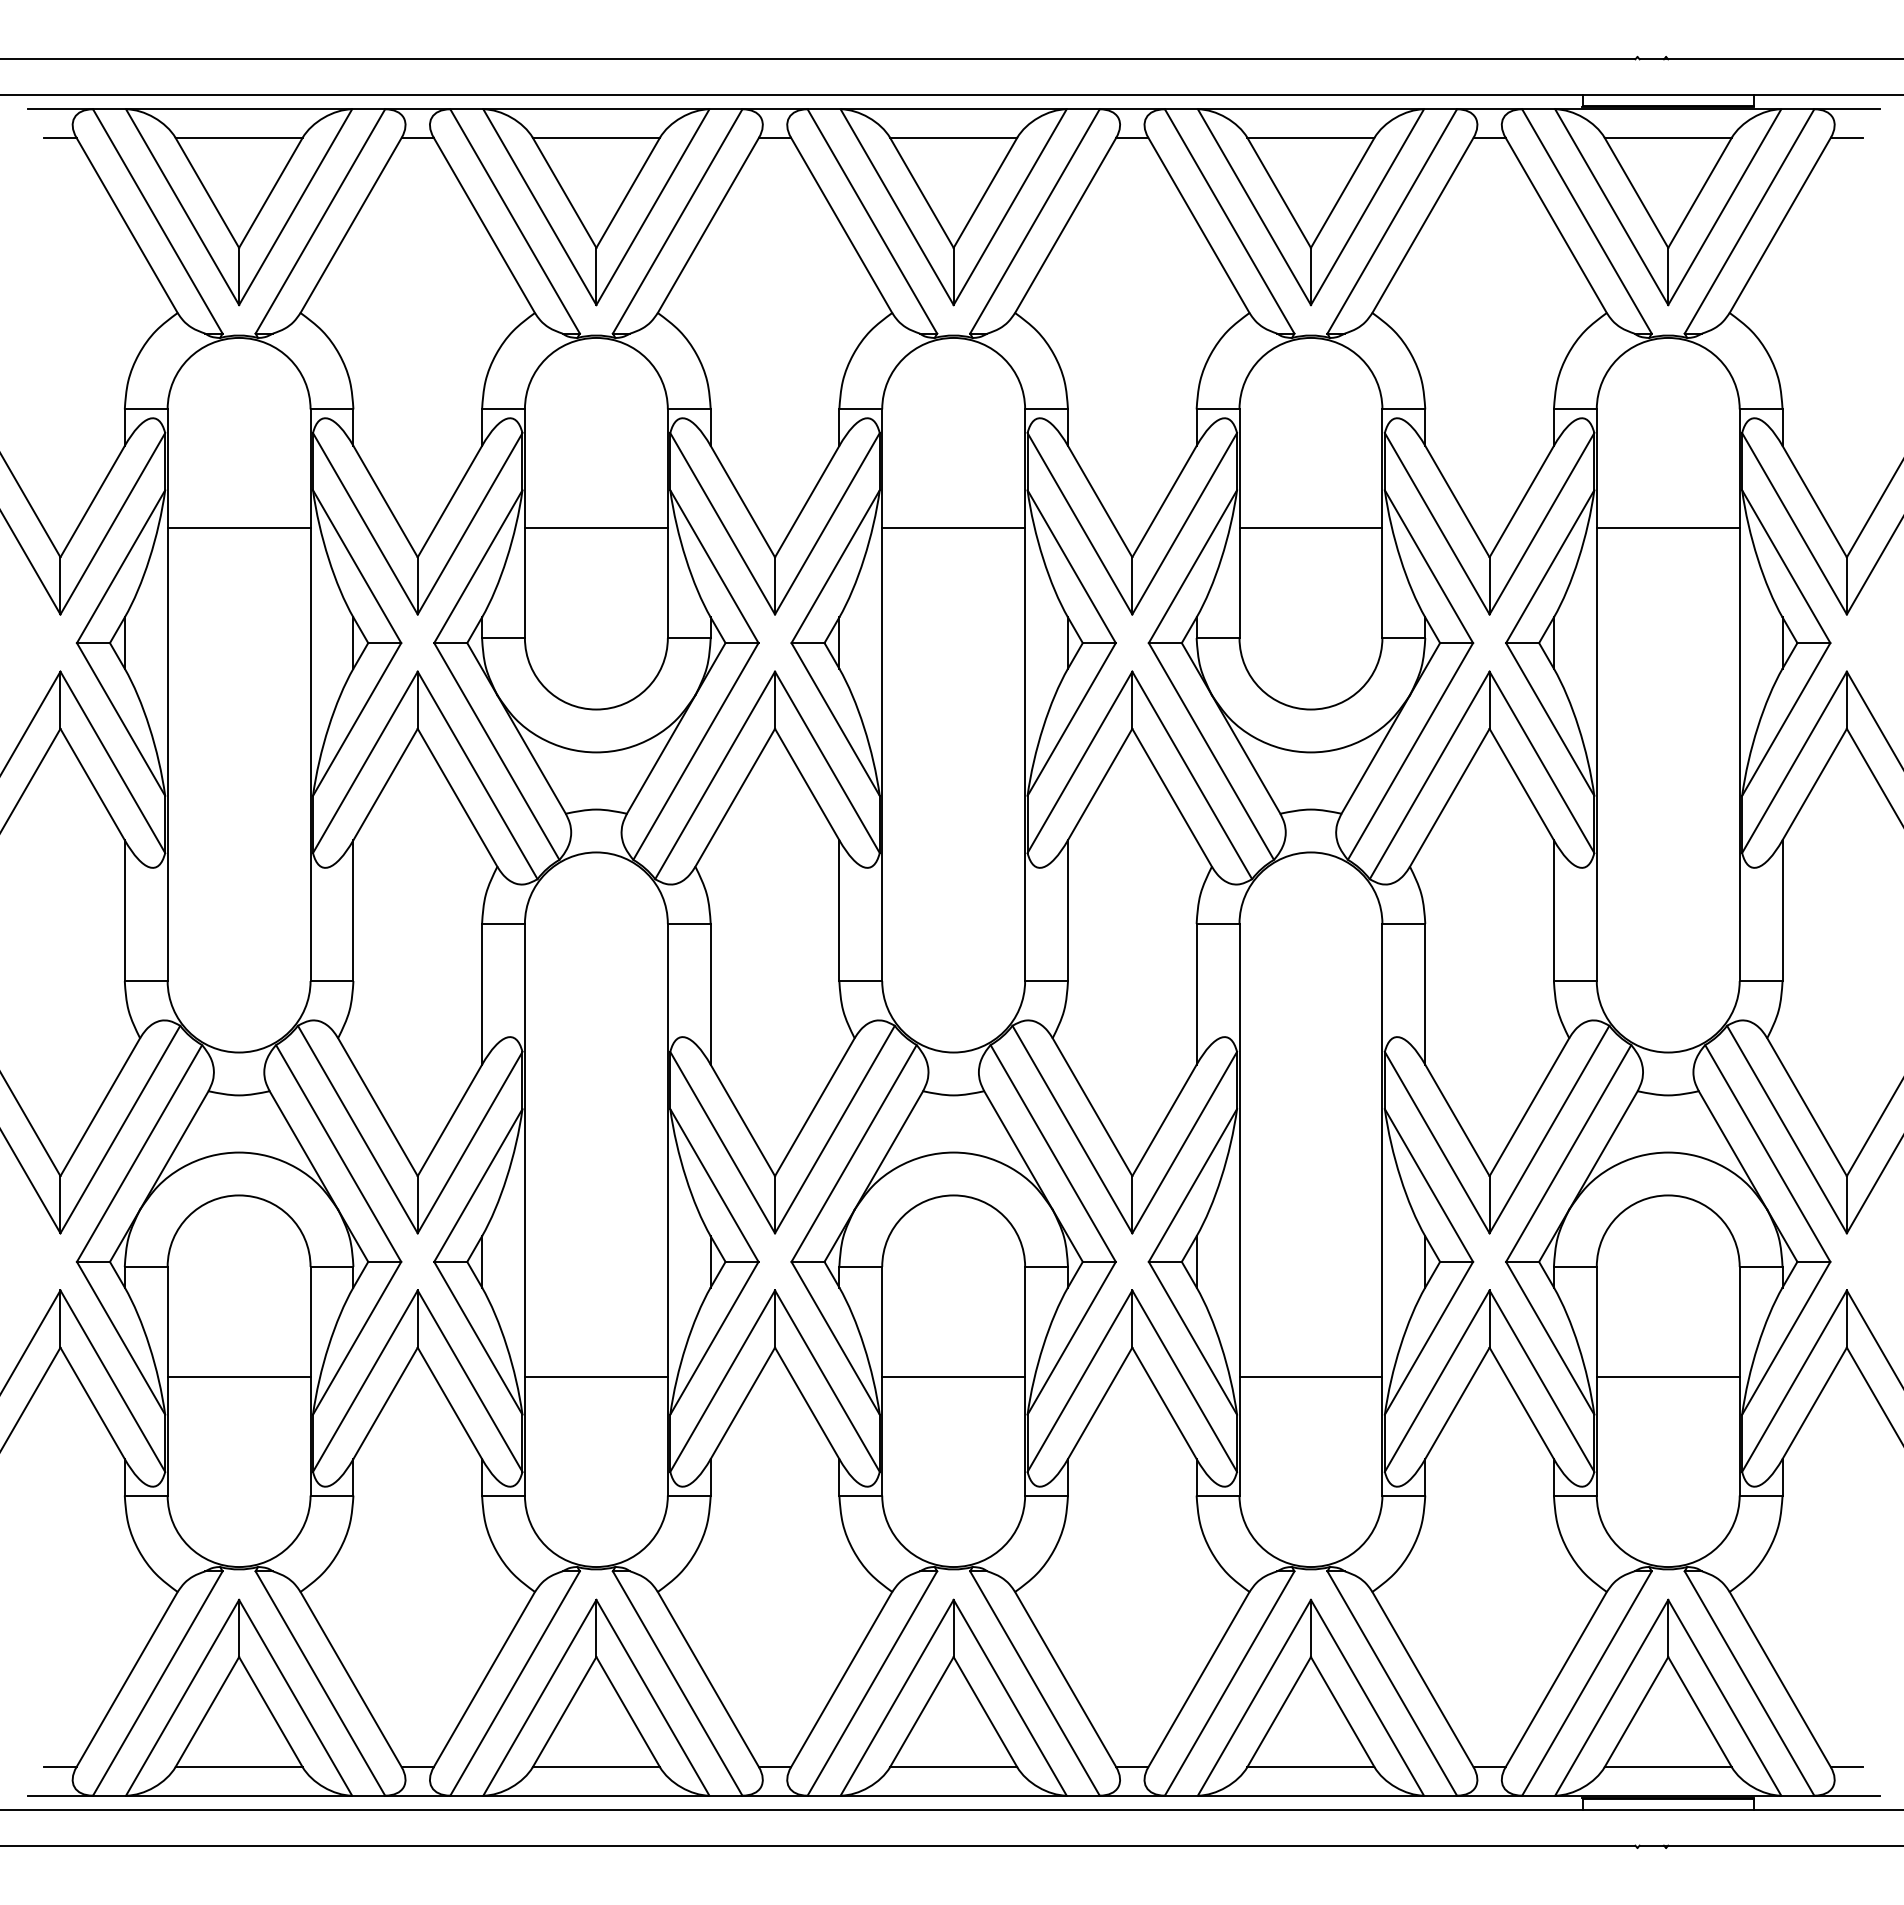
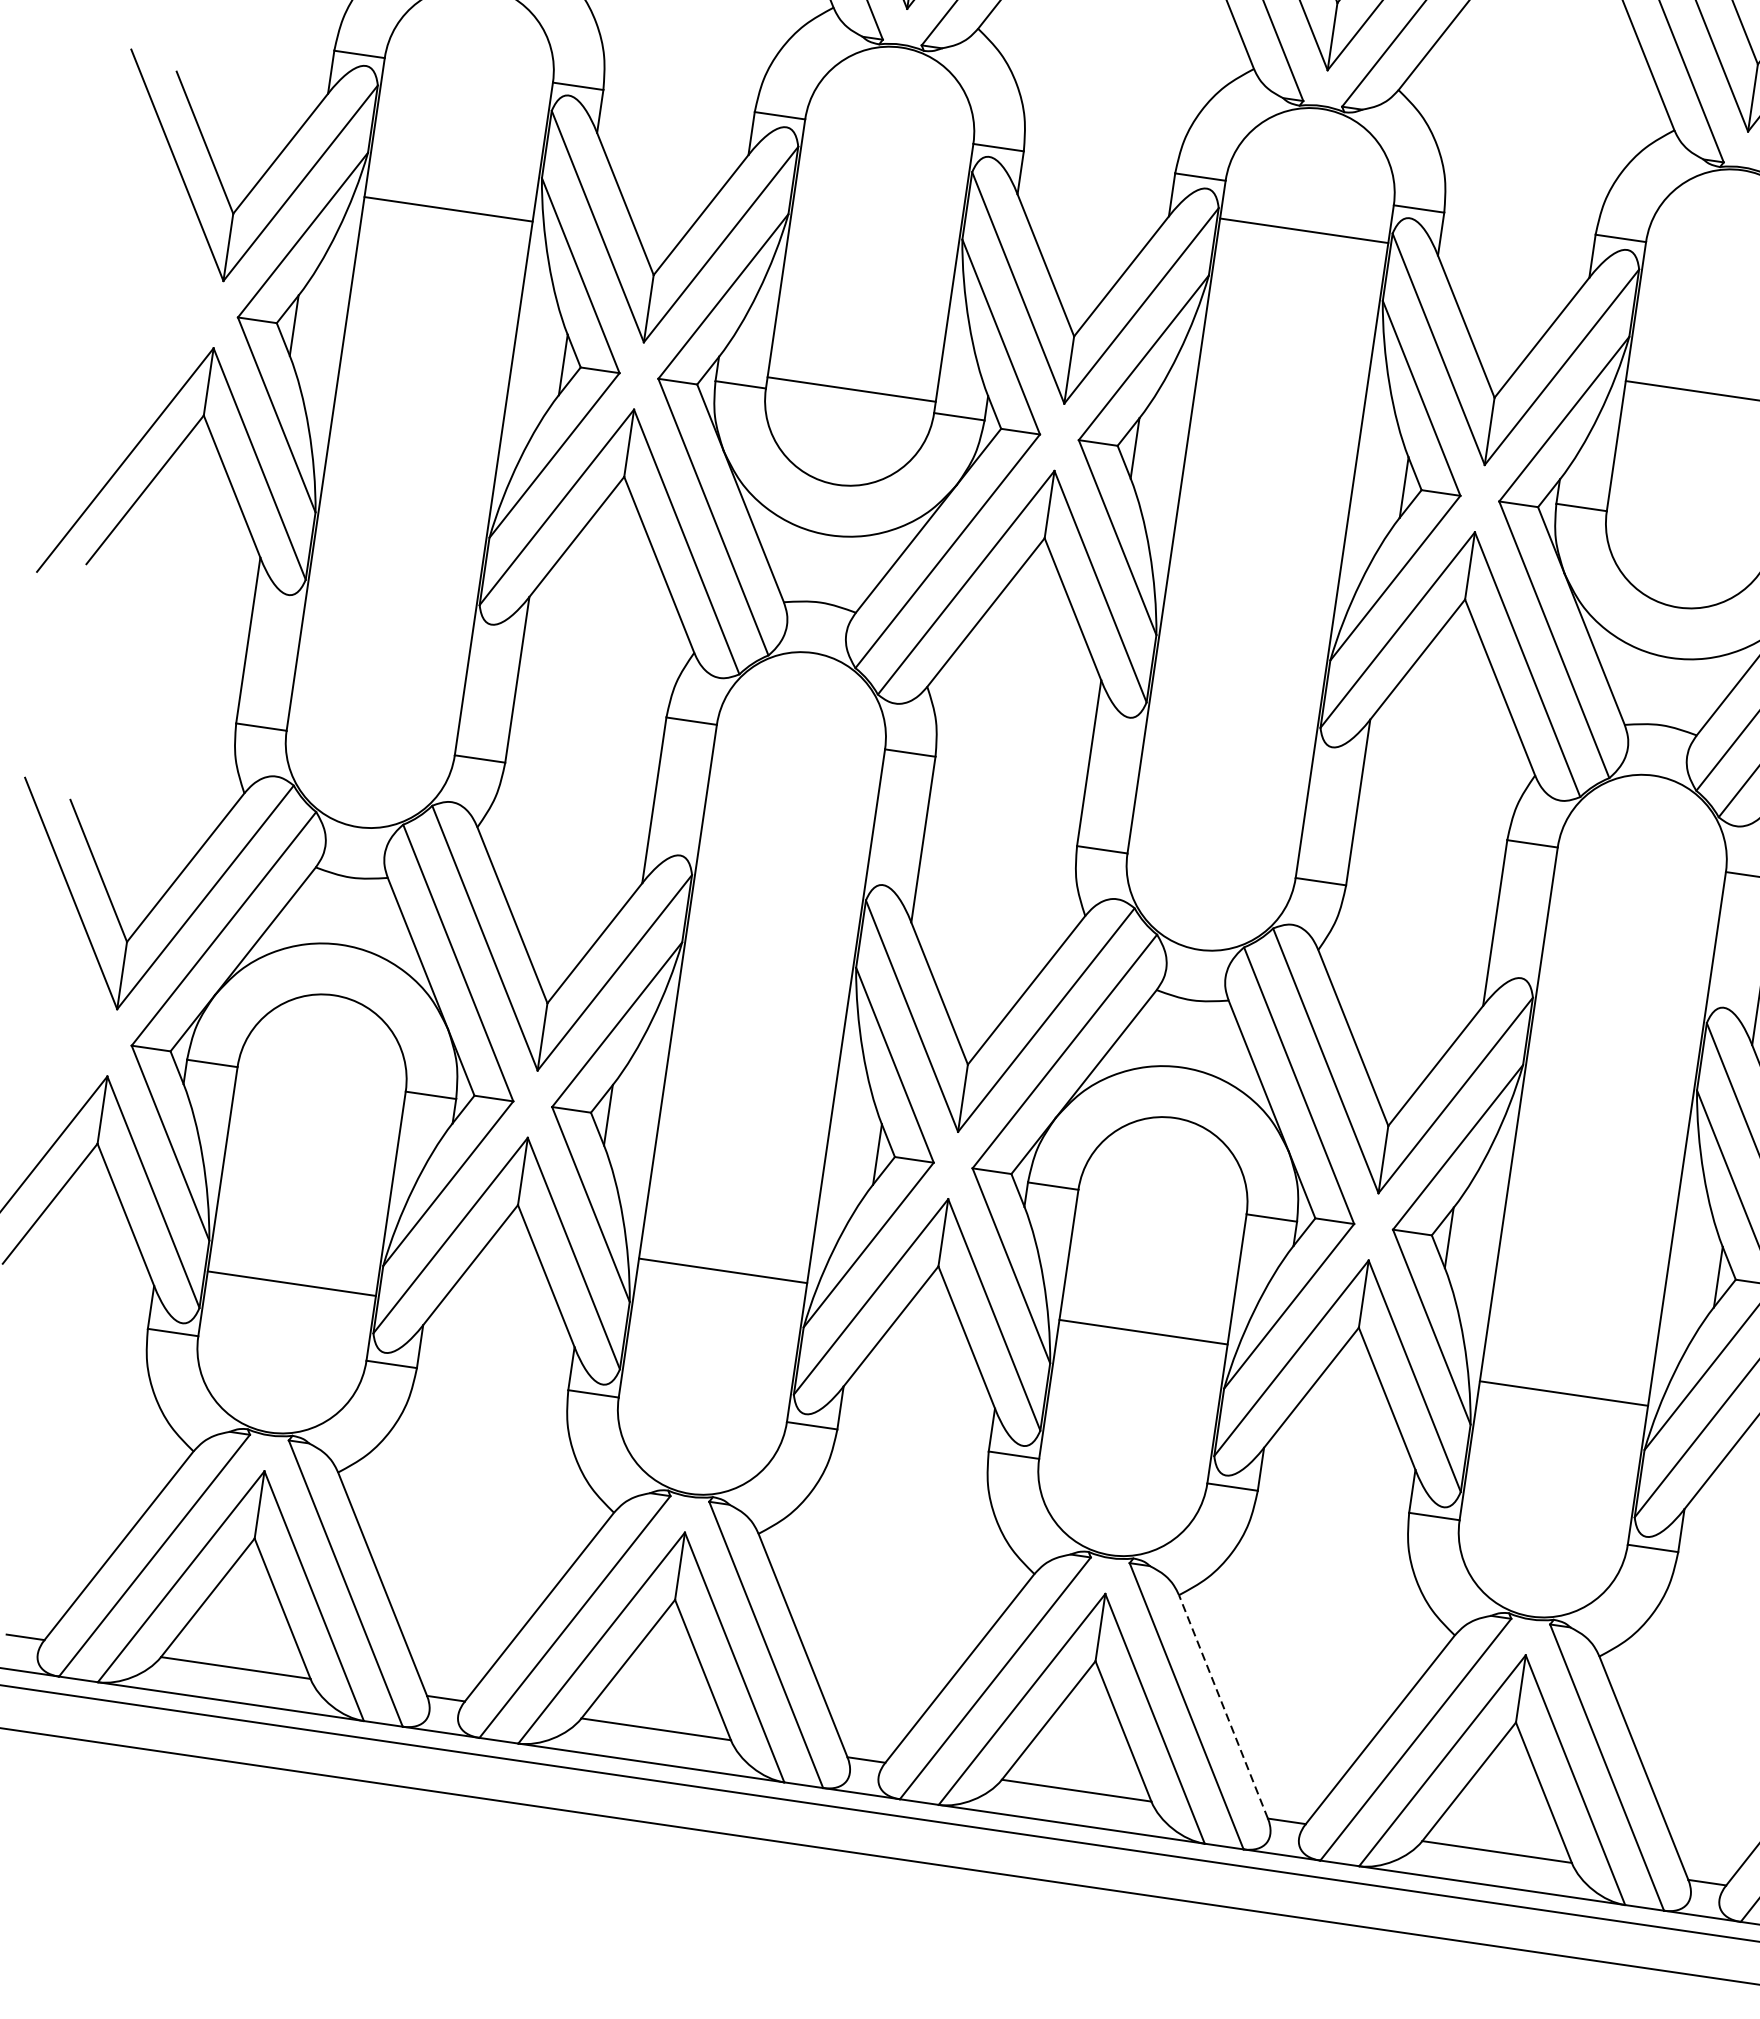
line: (595, 527) -> (850, 389), moved
line: (953, 527) -> (1304, 230), moved
line: (238, 1377) -> (291, 1283), moved
line: (1065, 1679) -> (1223, 1706), solid -> dashed

